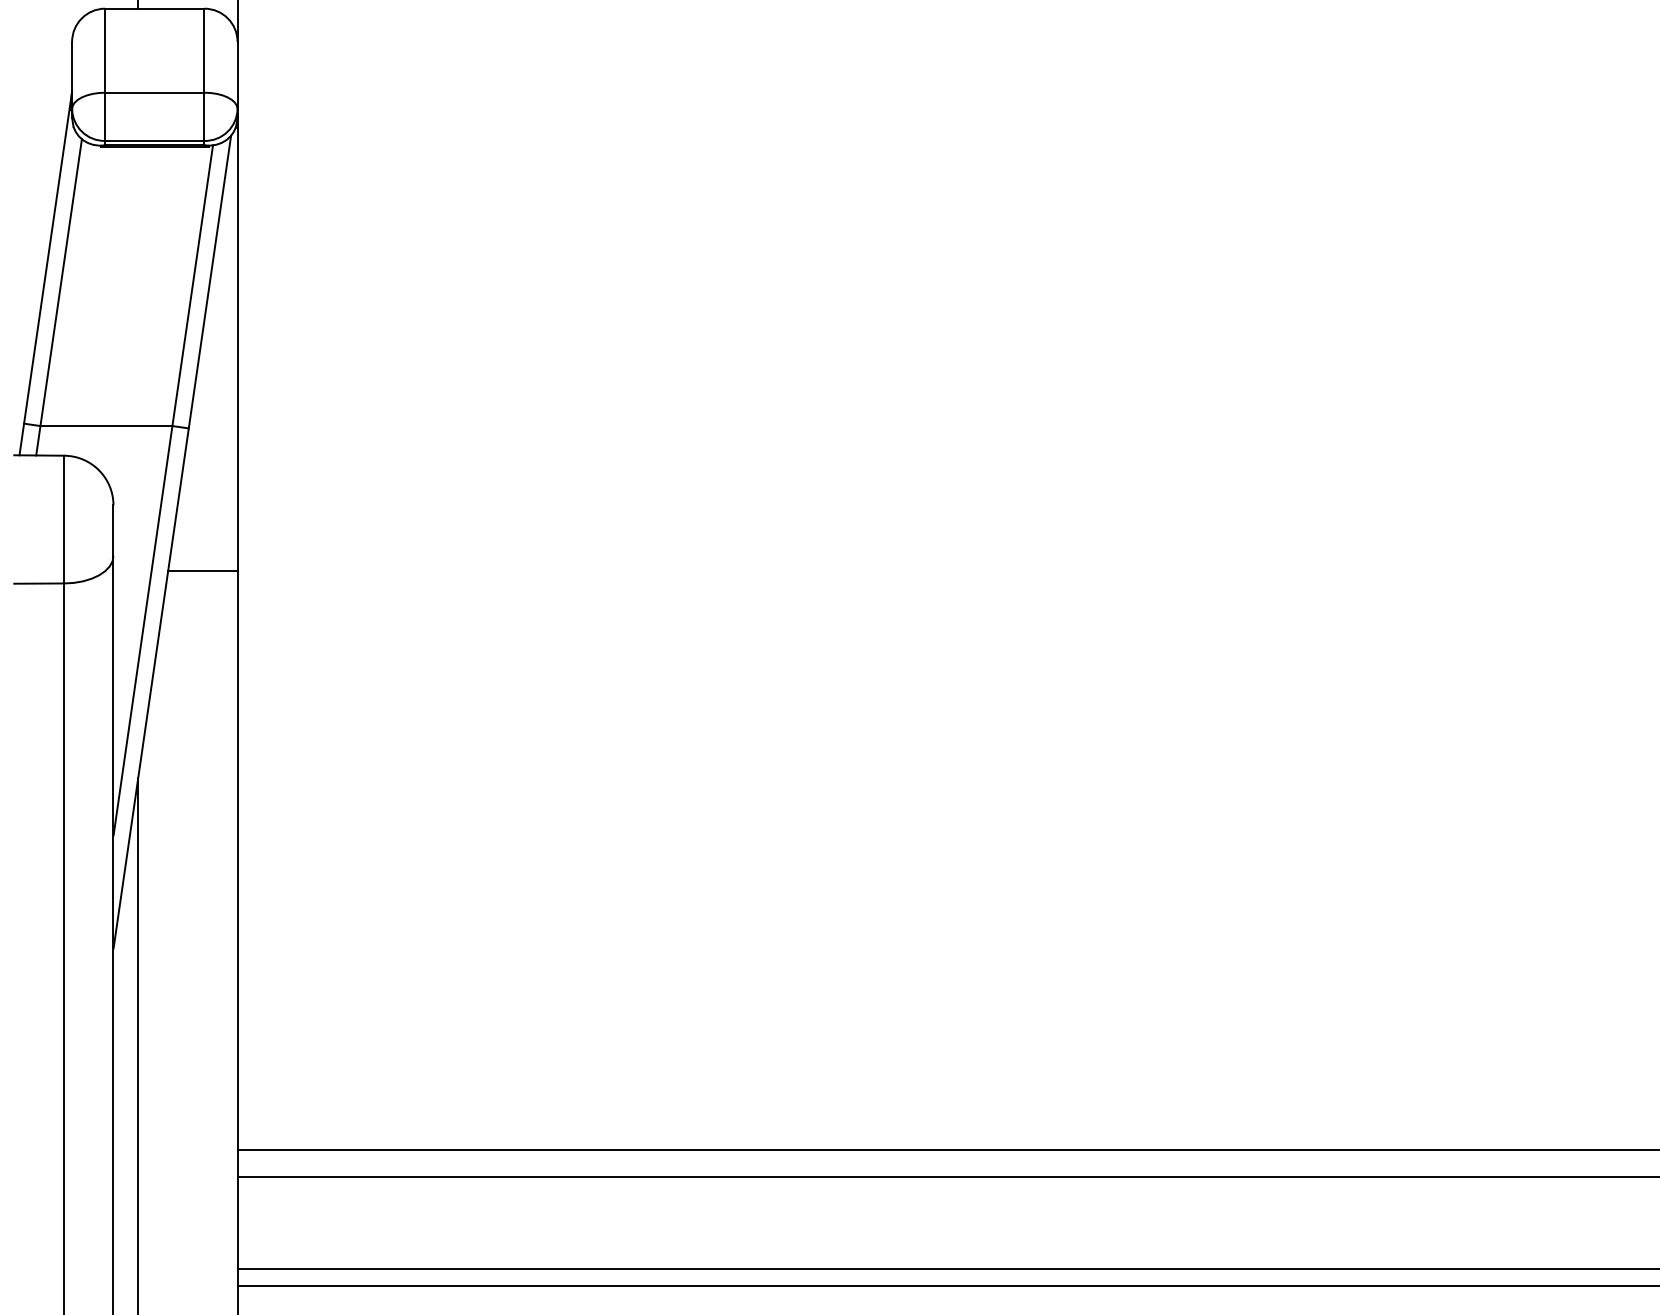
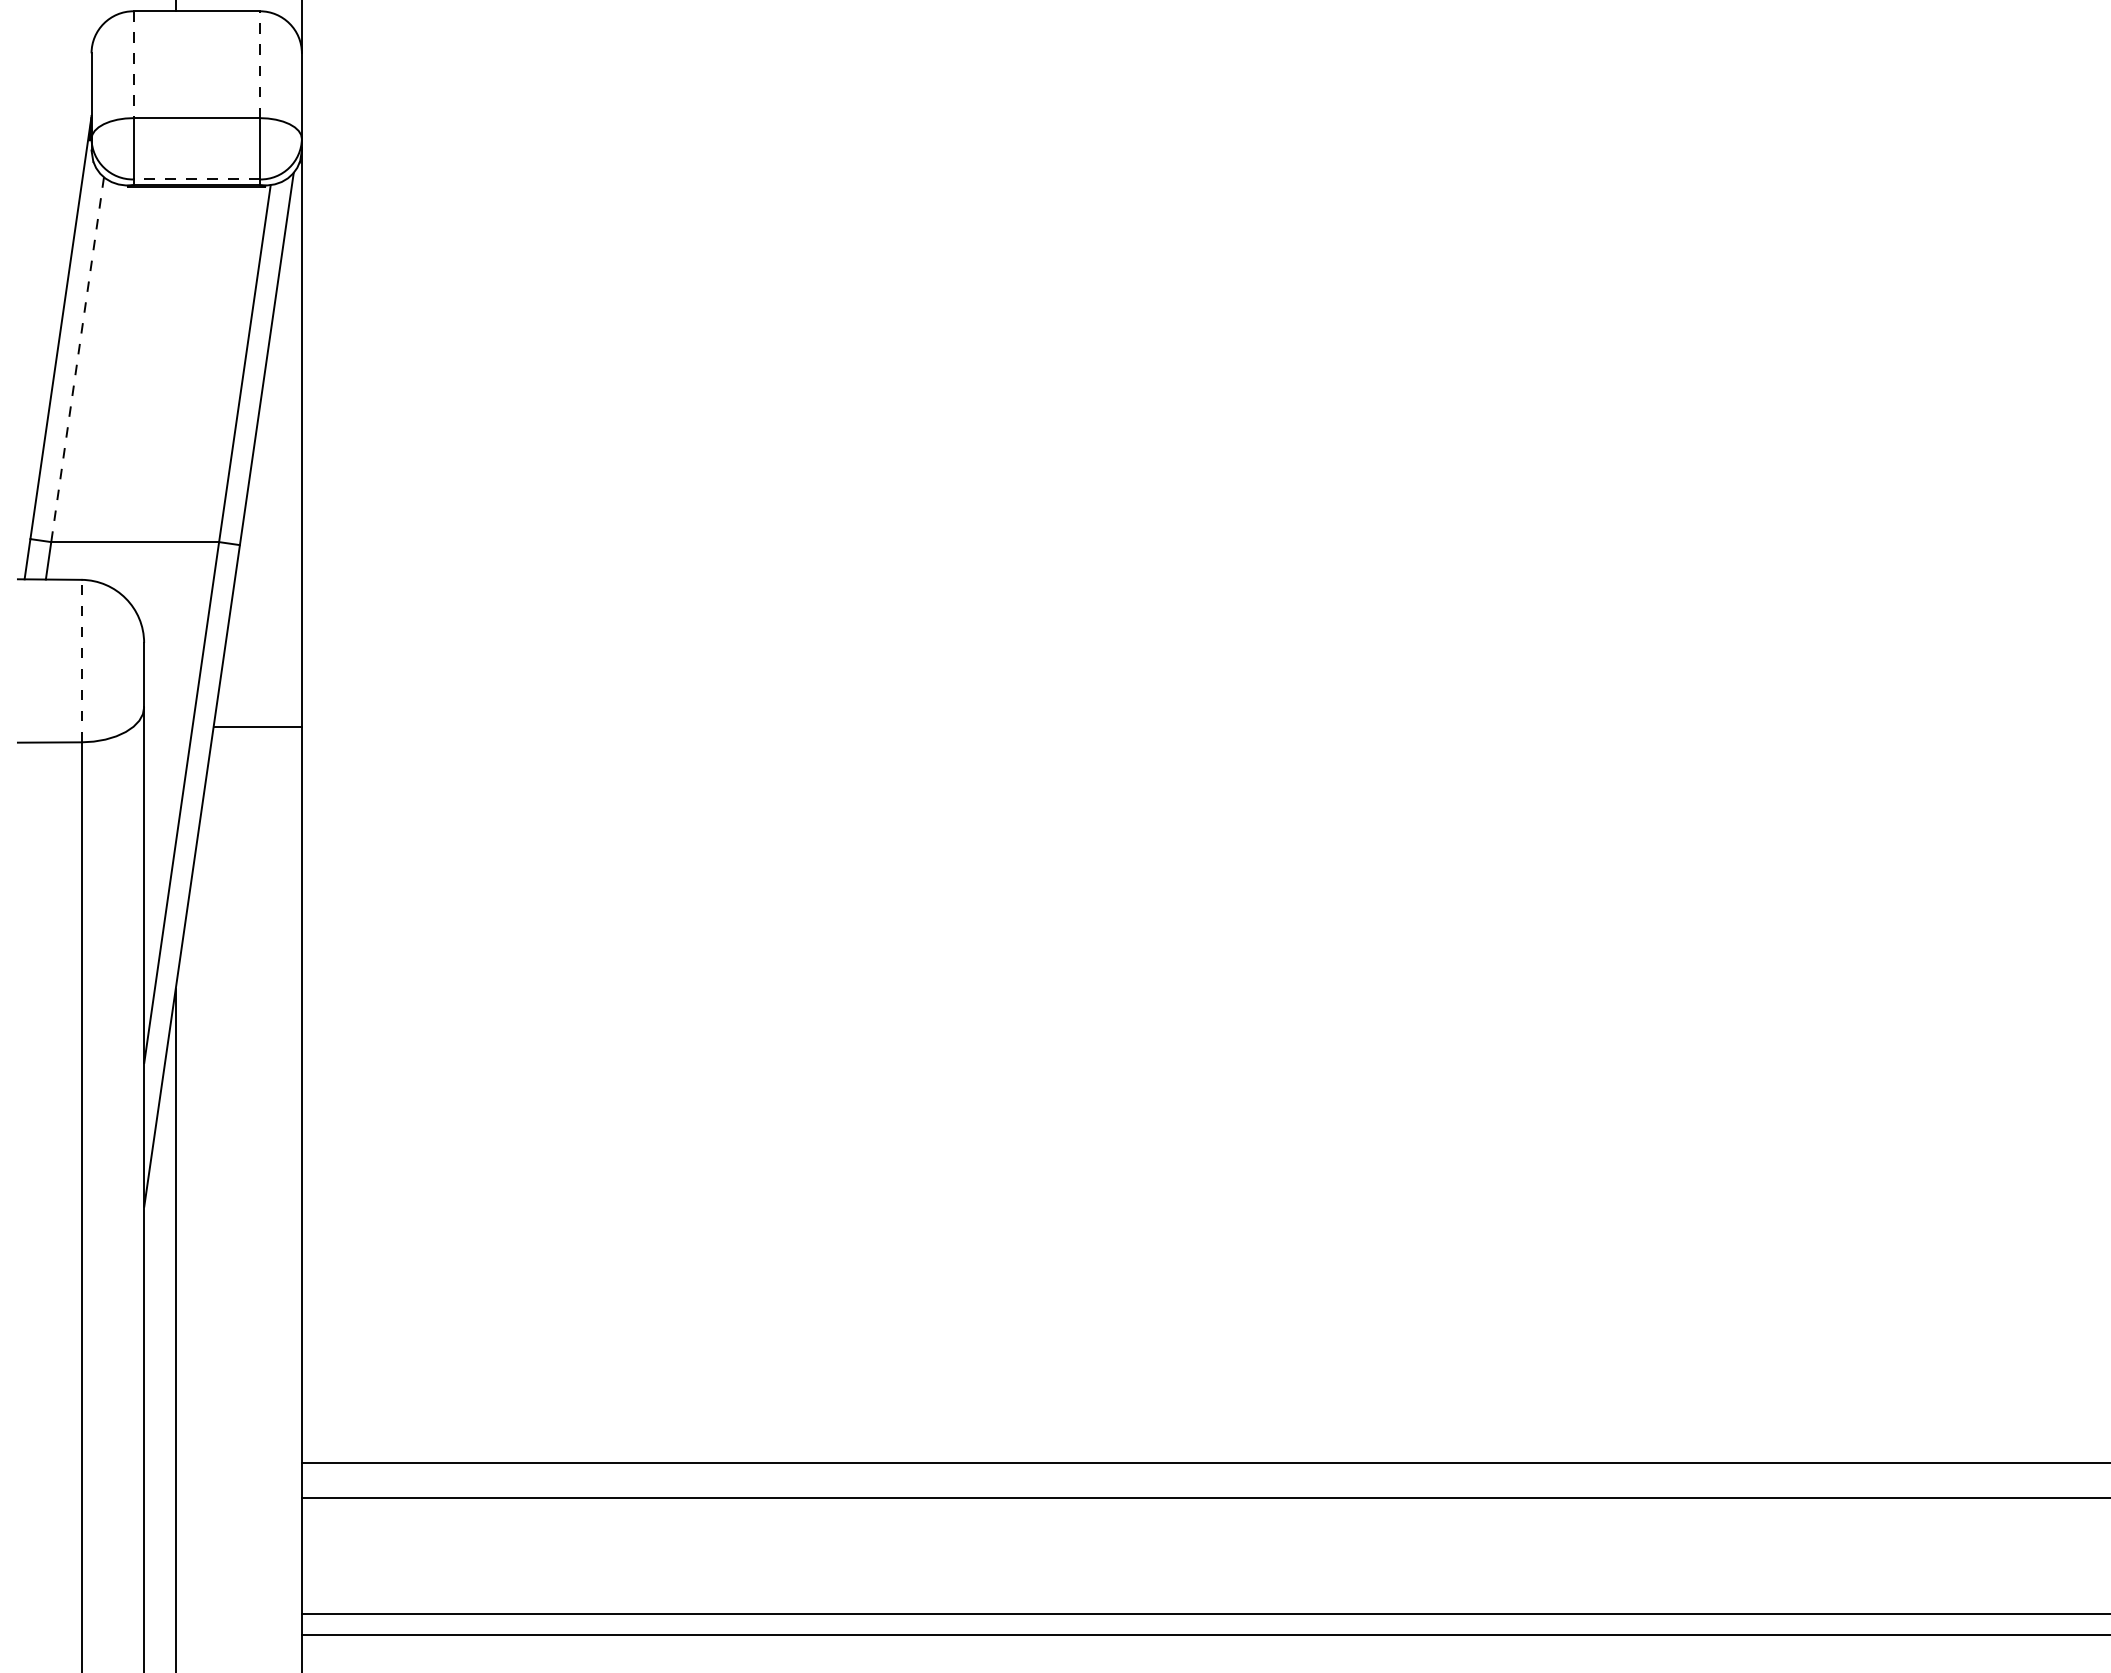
line: (204, 50) -> (259, 64), solid -> dashed
line: (105, 51) -> (133, 65), solid -> dashed
line: (154, 140) -> (196, 179), solid -> dashed
line: (61, 283) -> (77, 360), solid -> dashed
line: (64, 519) -> (81, 660), solid -> dashed

